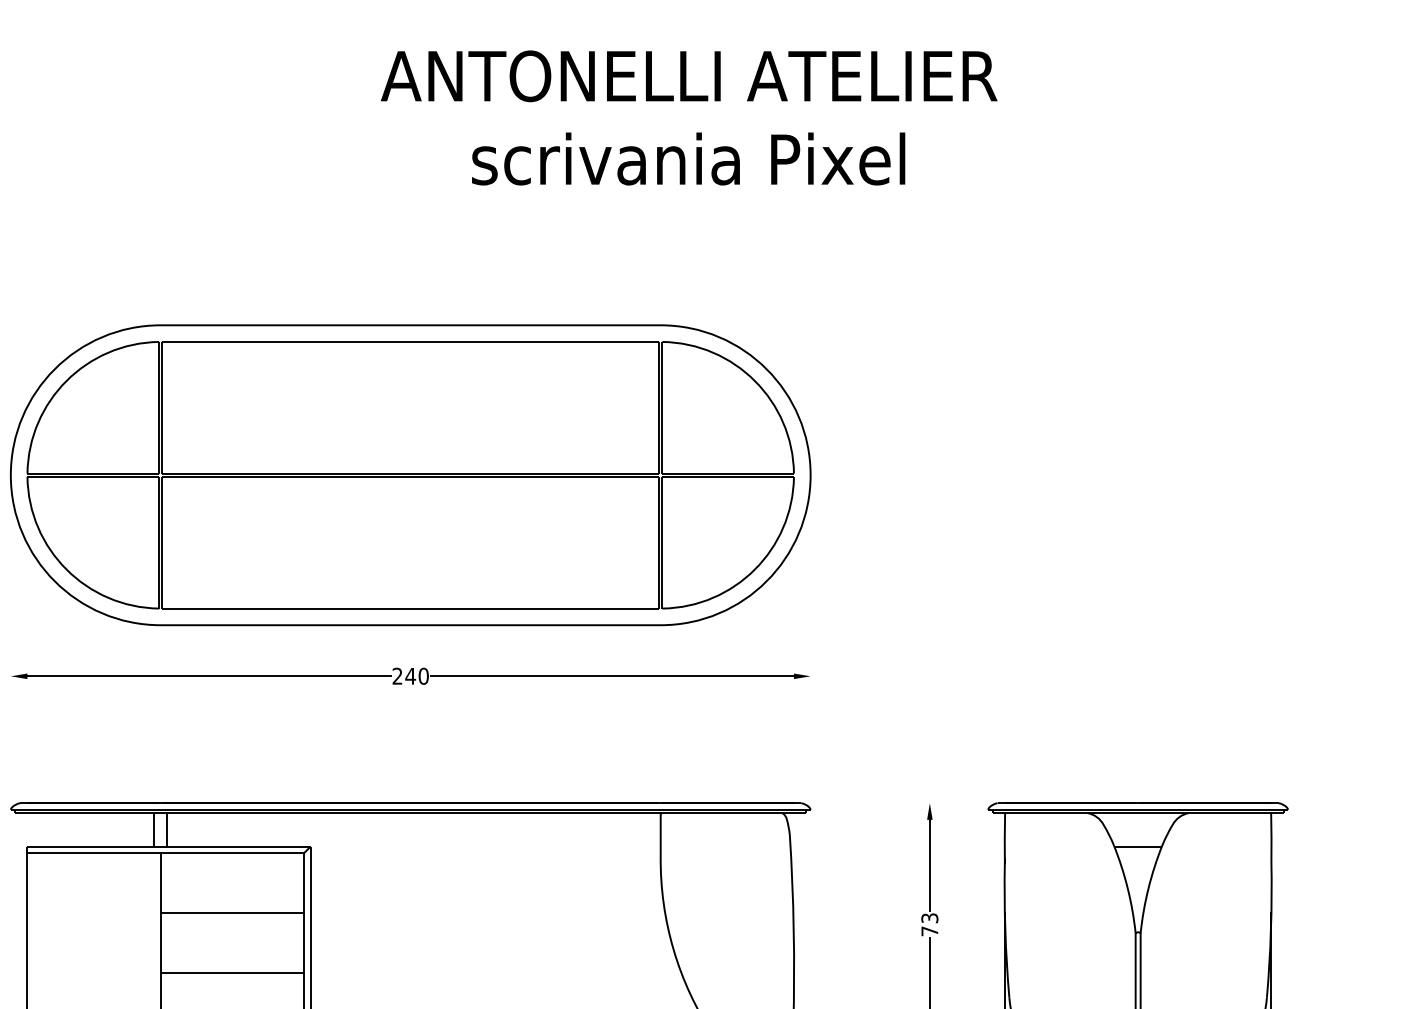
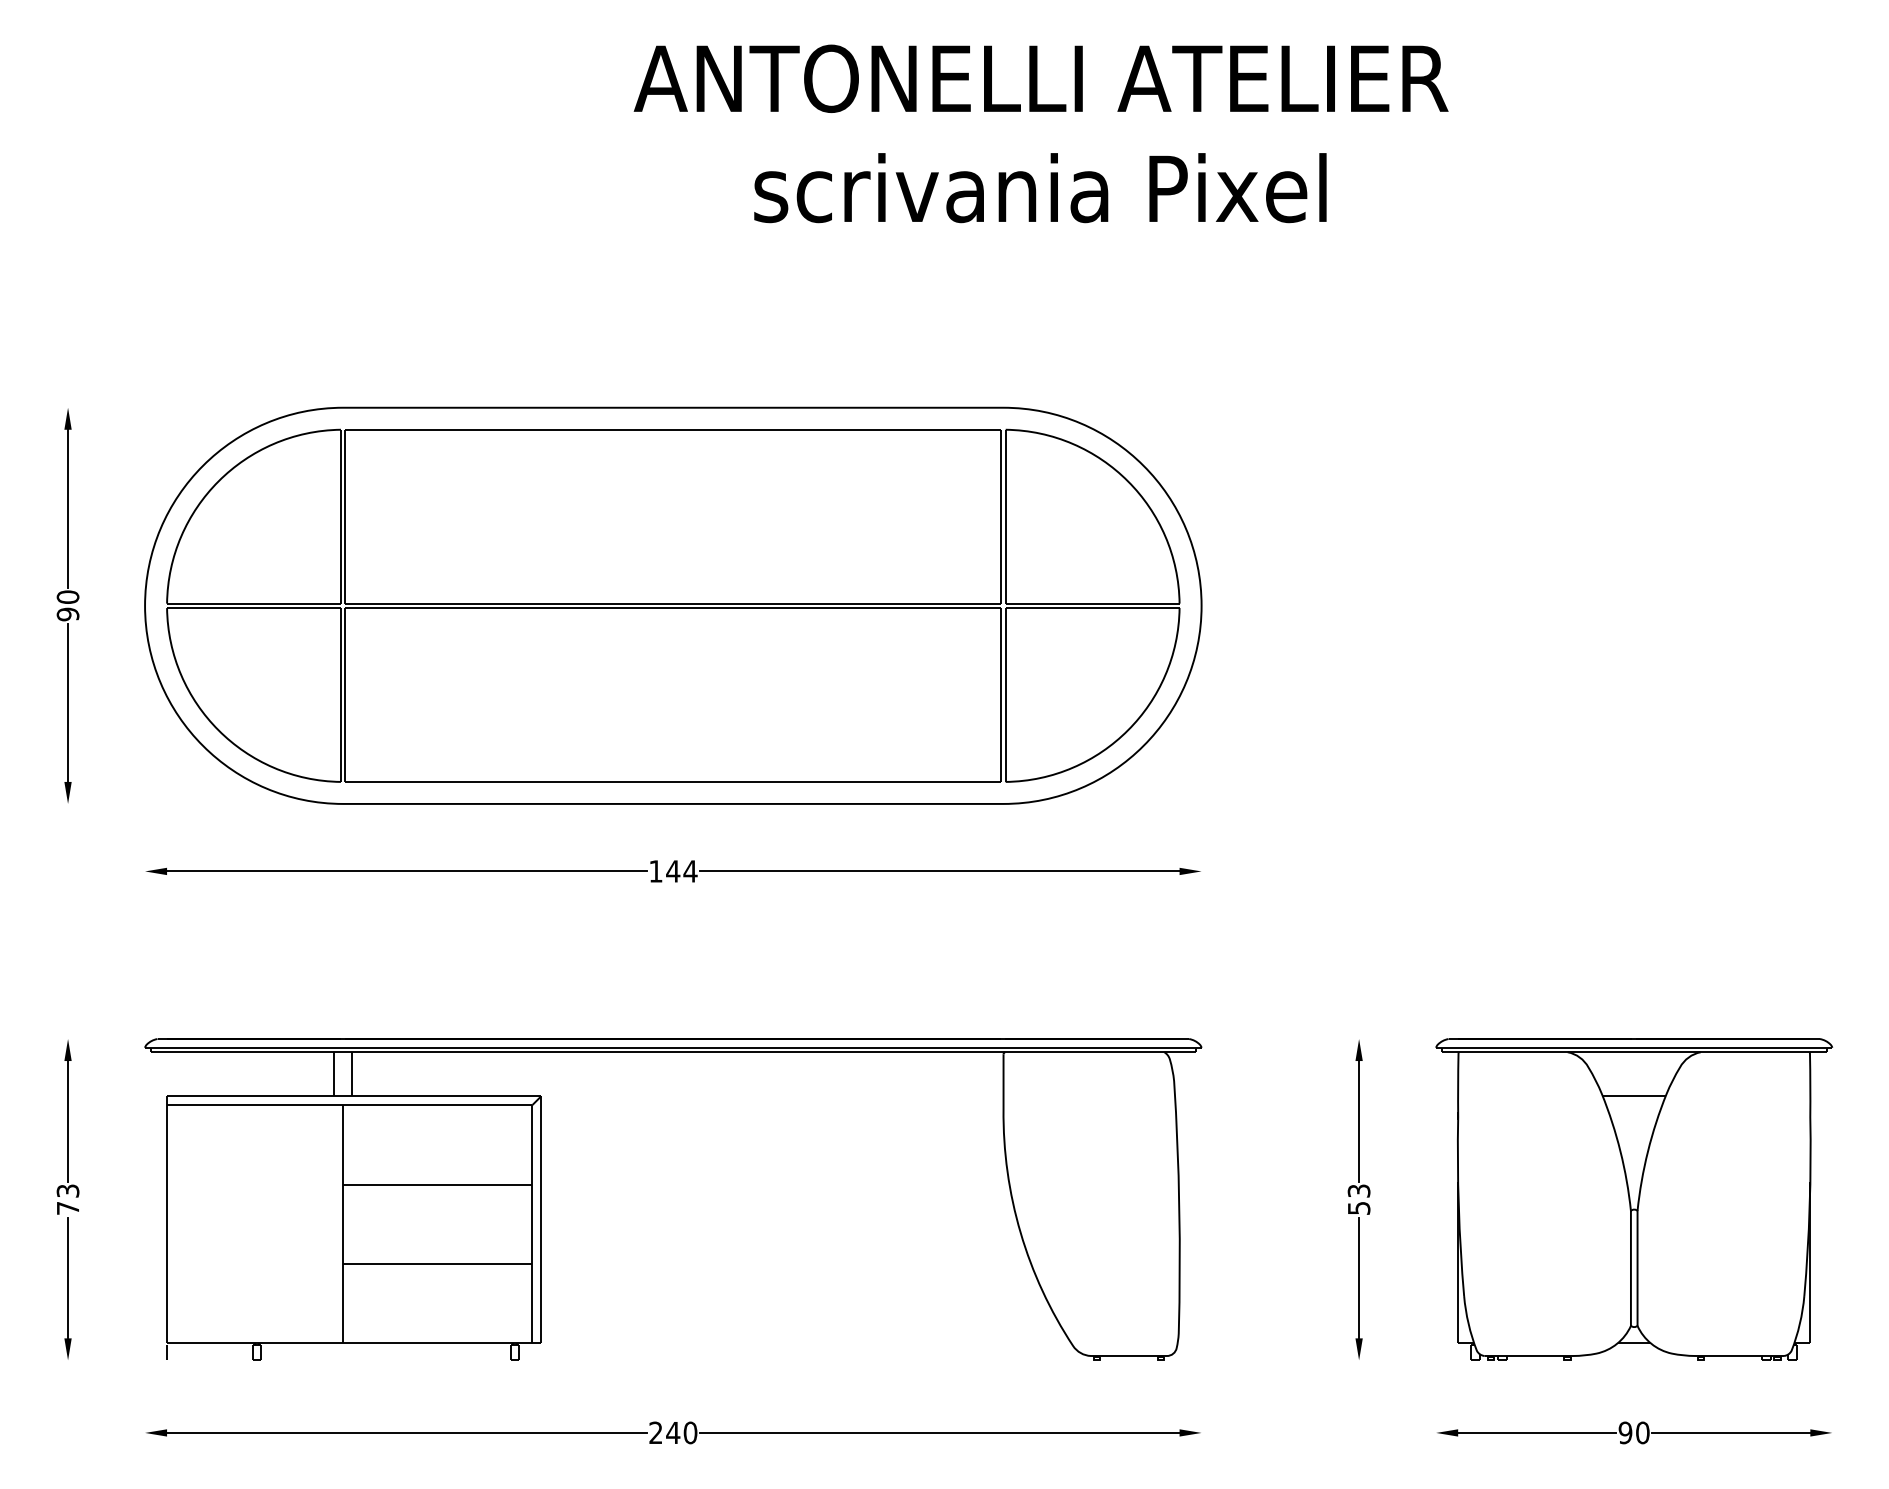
text: (410, 676) -> (673, 871), 240 -> 144
text: (930, 931) -> (1359, 1208), 73 -> 53

